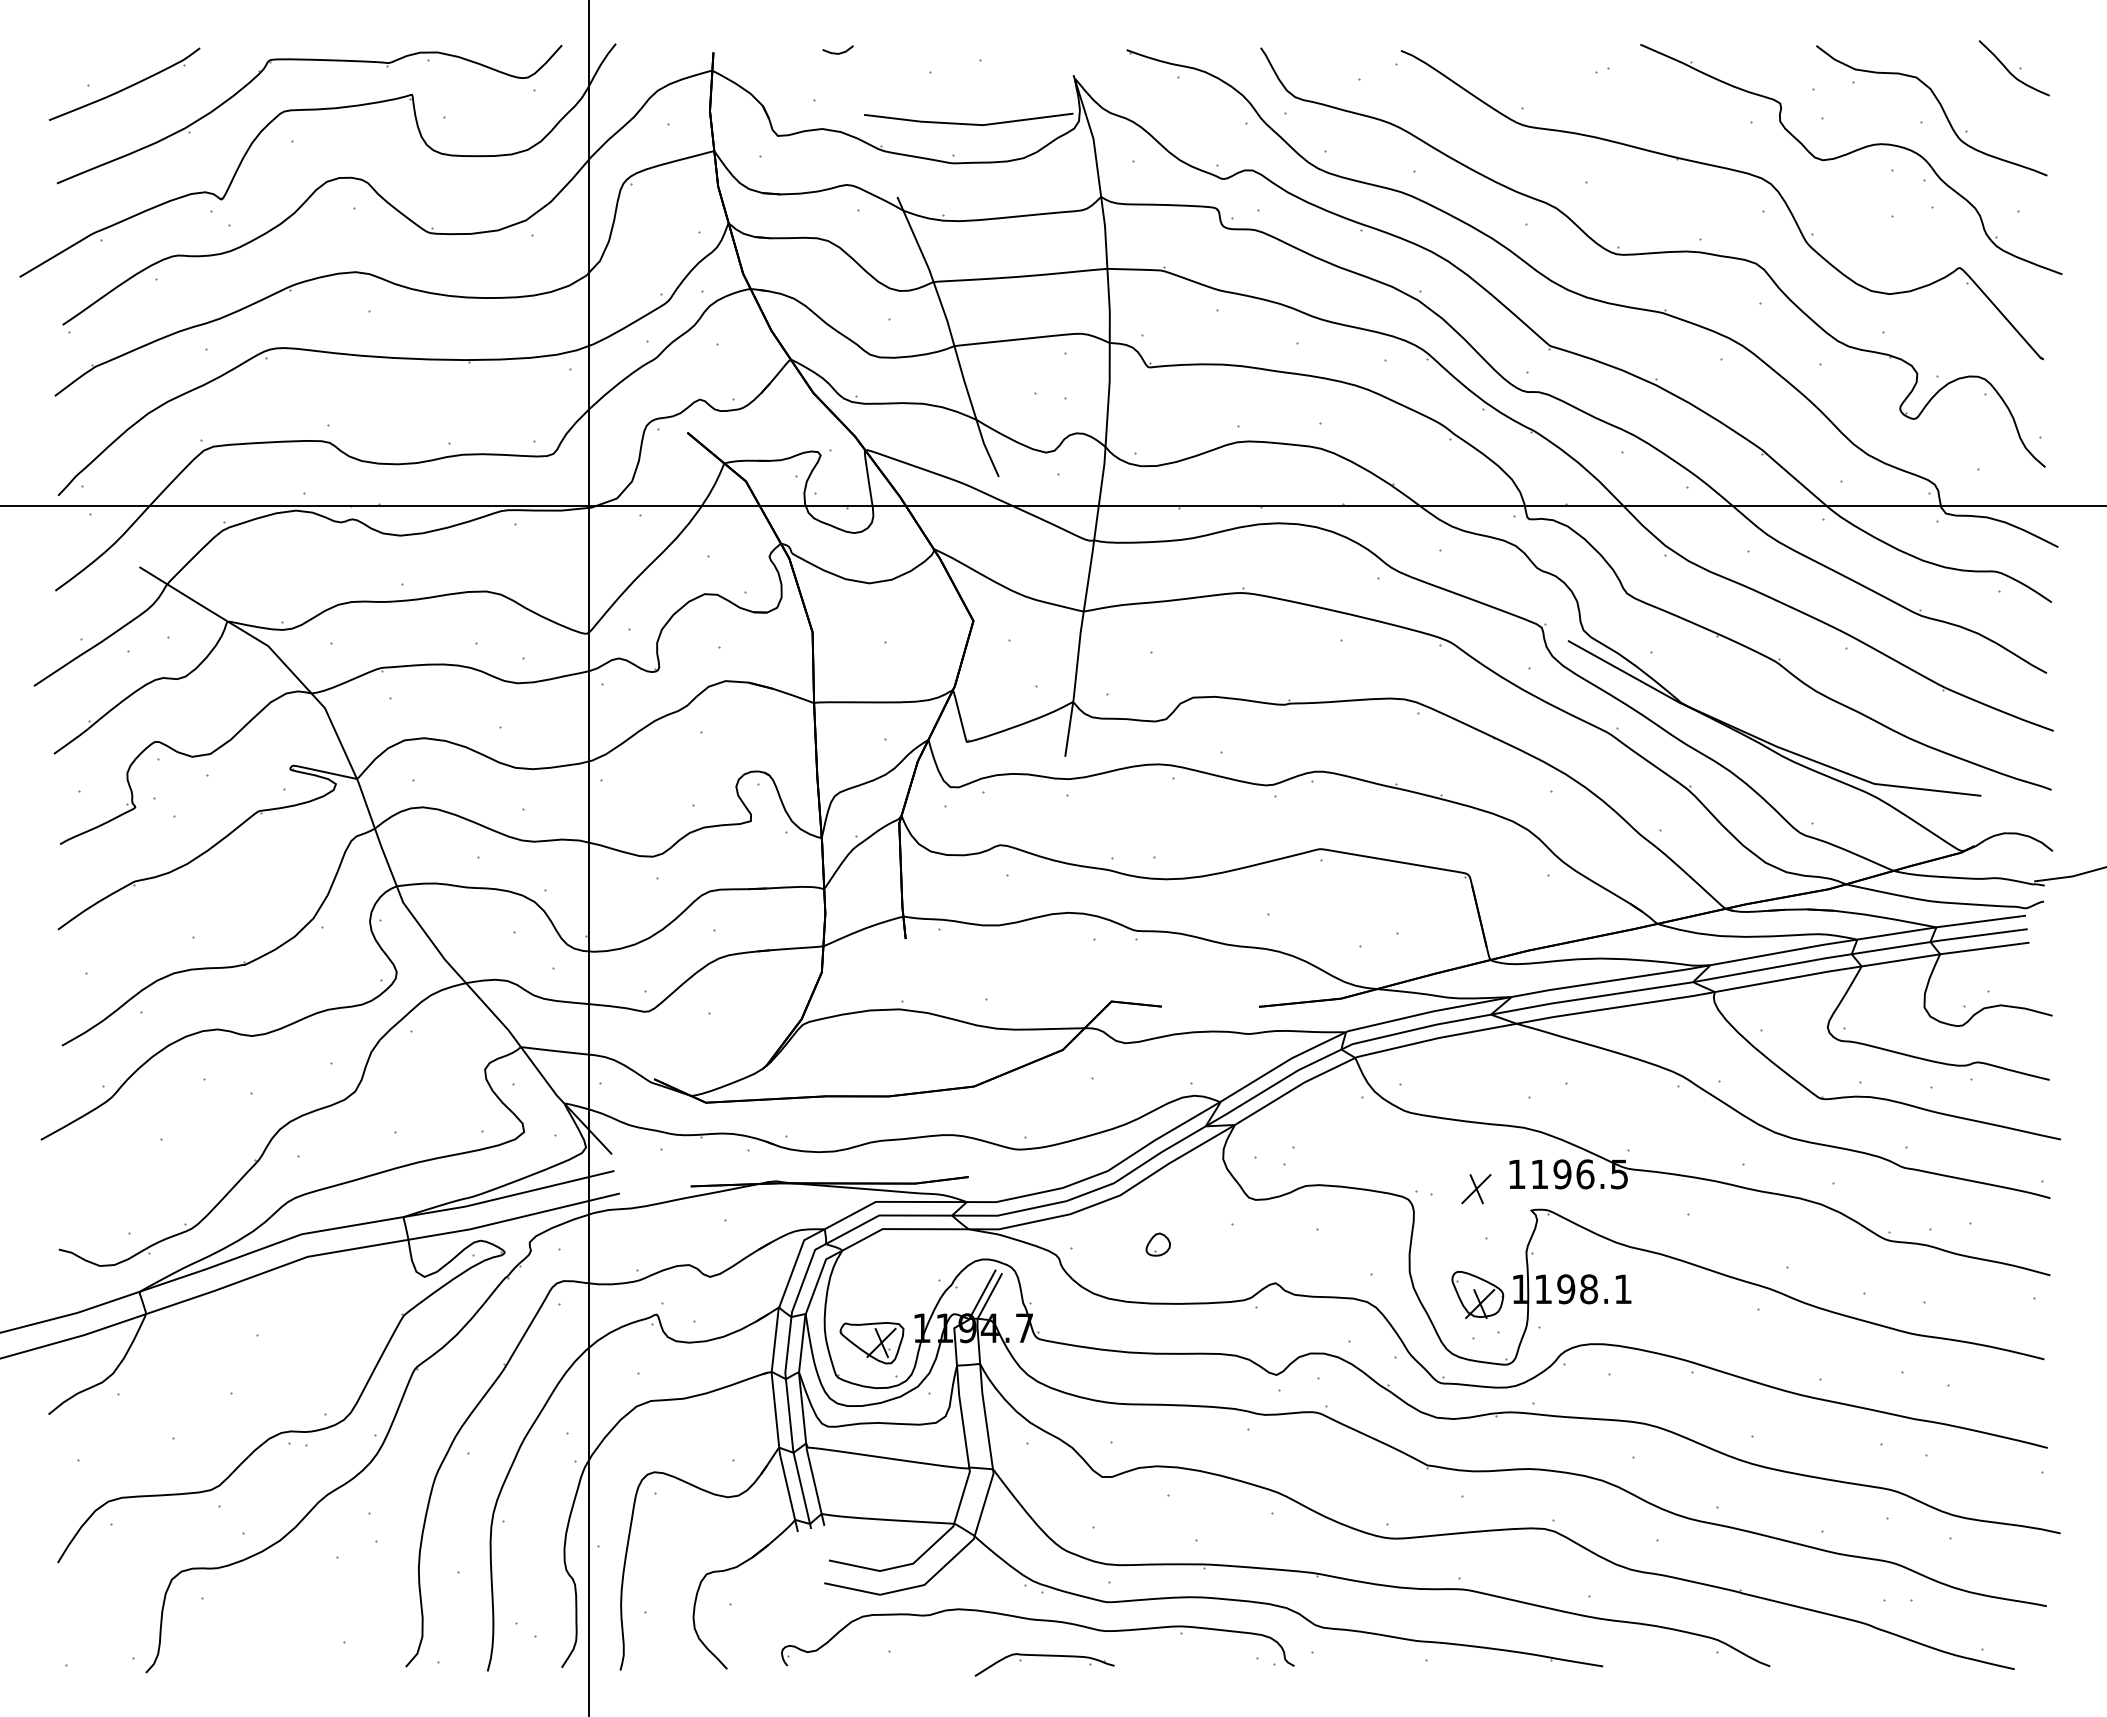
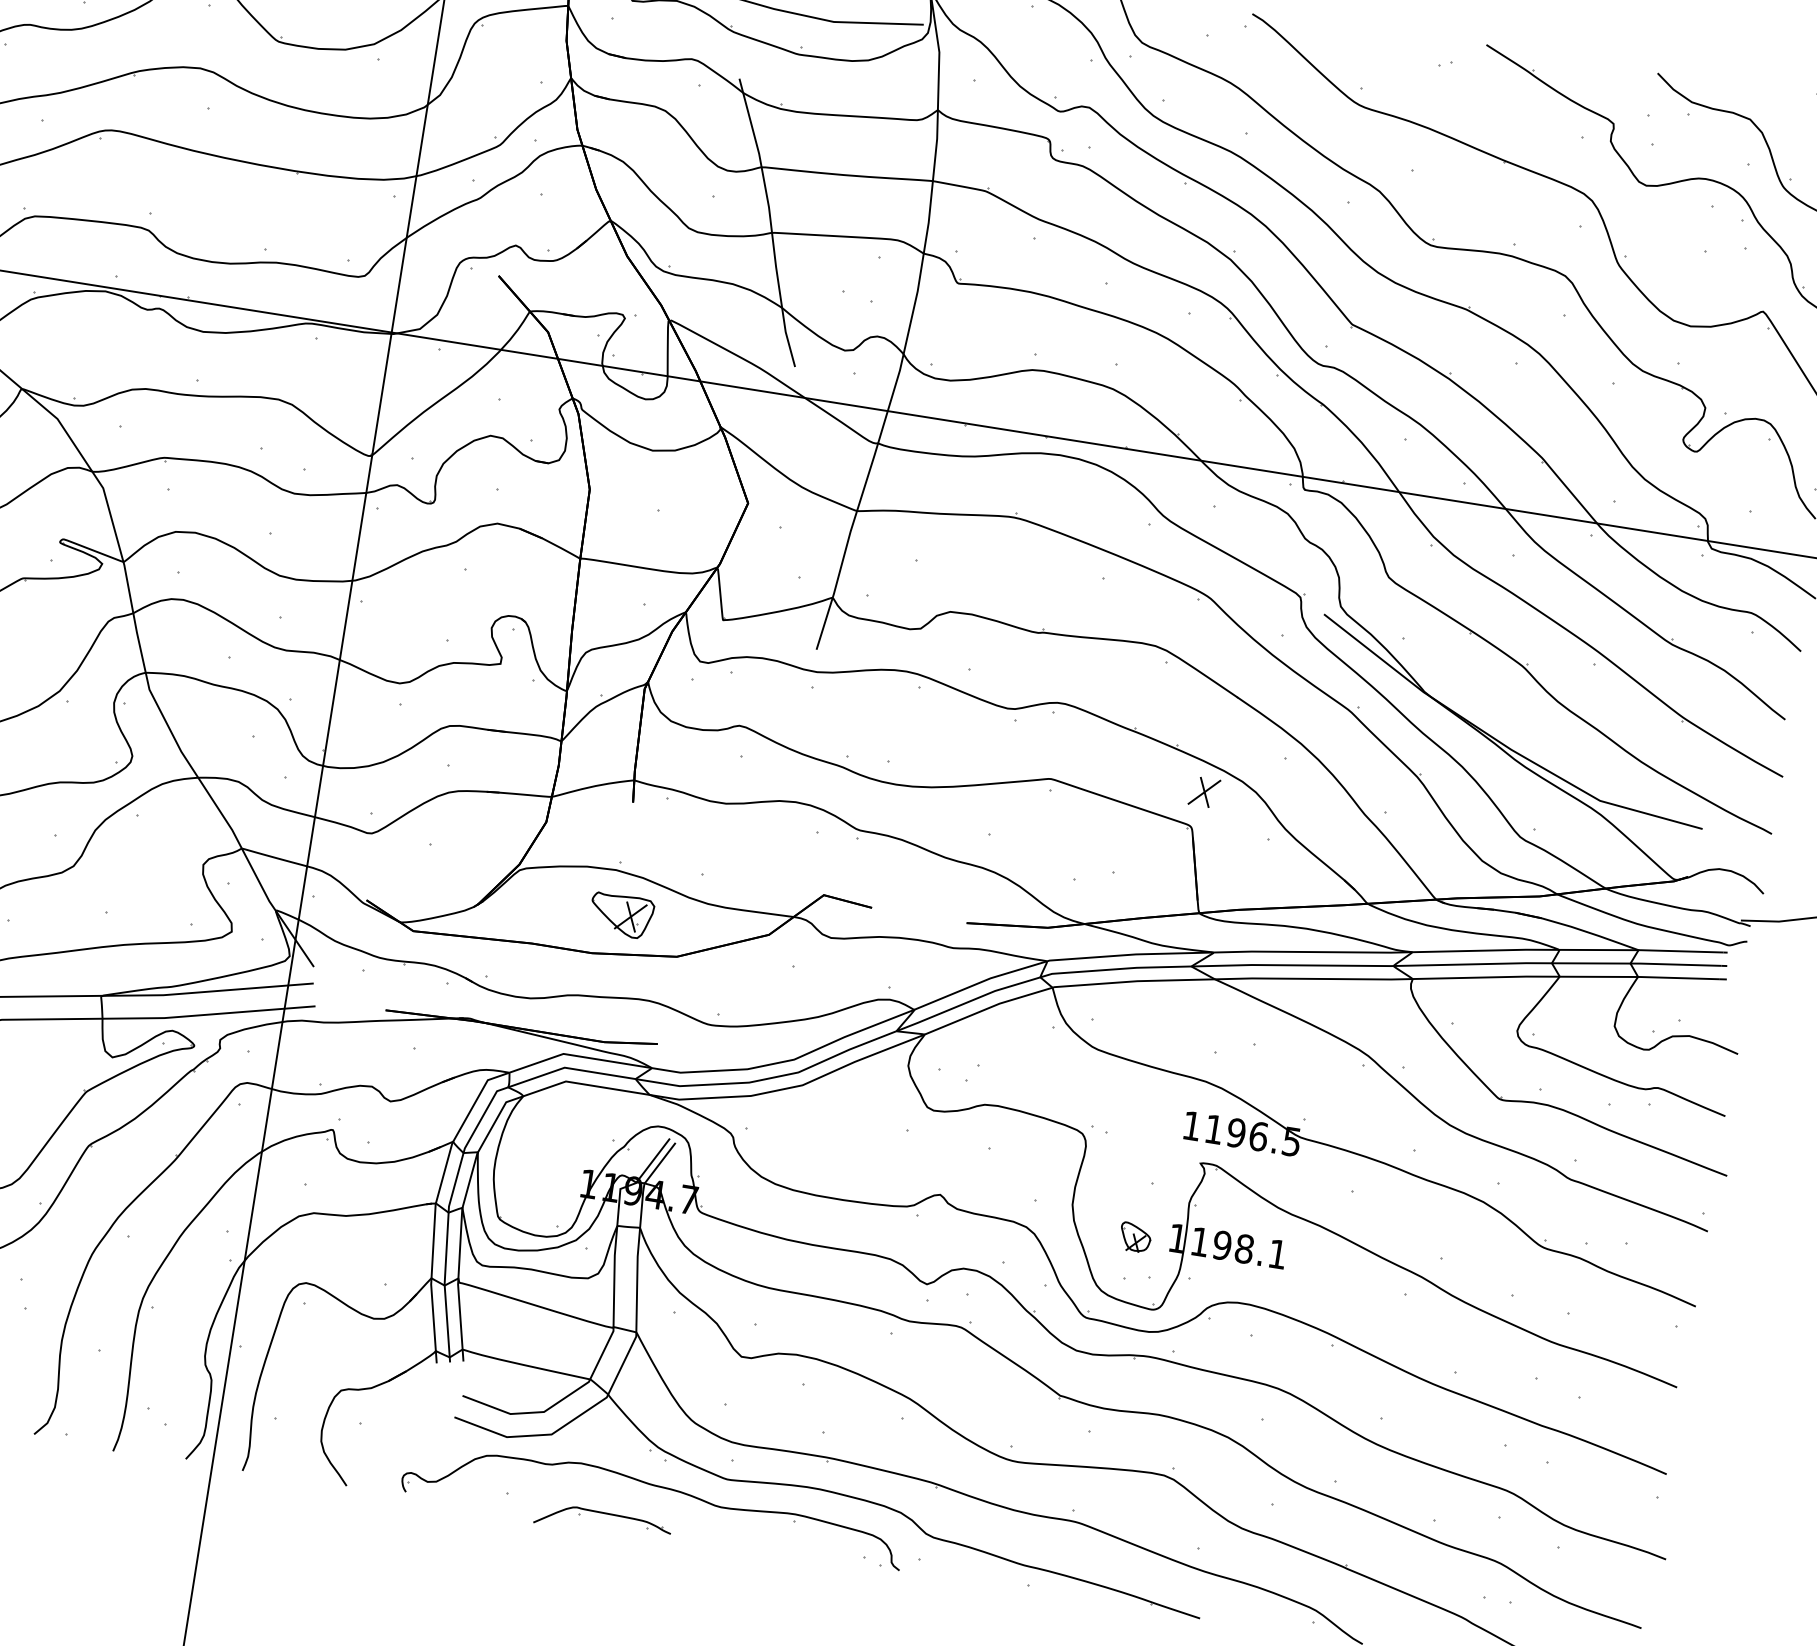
part: (1476, 1189) -> (1204, 792), moved
part: (1157, 1244) -> (831, 1138), removed
part: (1477, 1295) -> (1134, 1237), size x0.6
part: (871, 1343) -> (620, 915), moved
part: (1044, 1656) -> (604, 1514), moved

